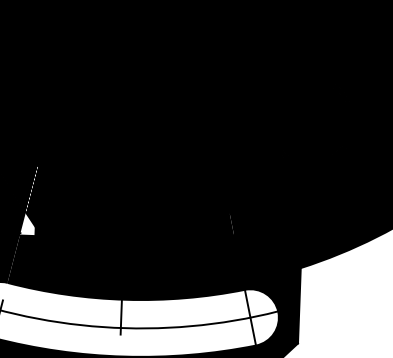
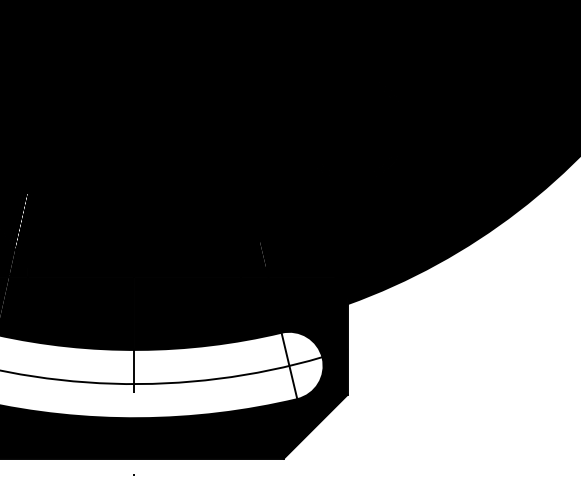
fill: (28, 224) -> (18, 263), added

